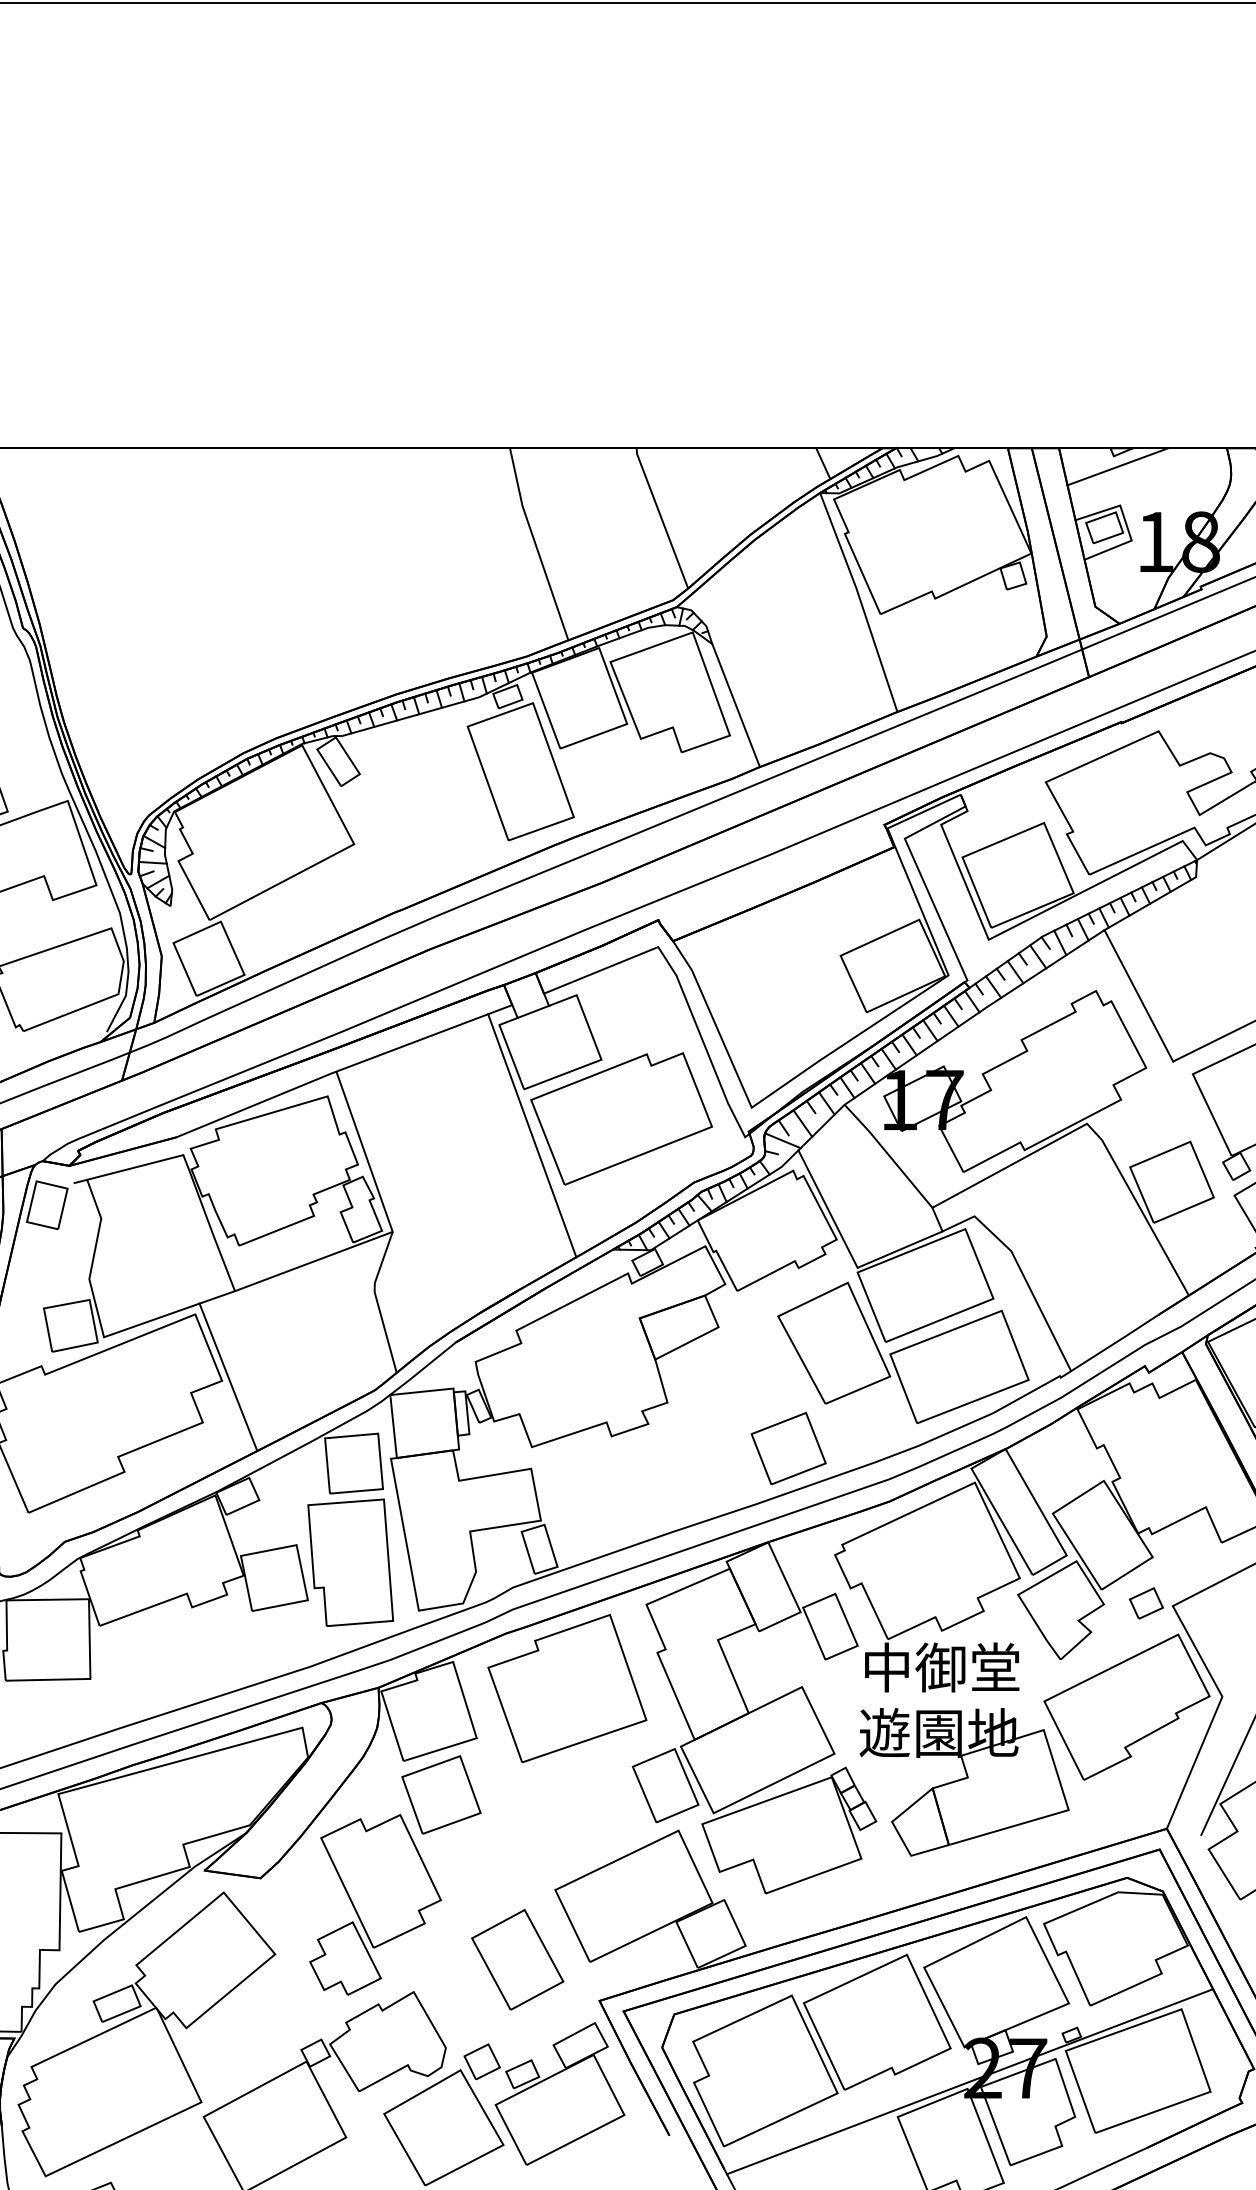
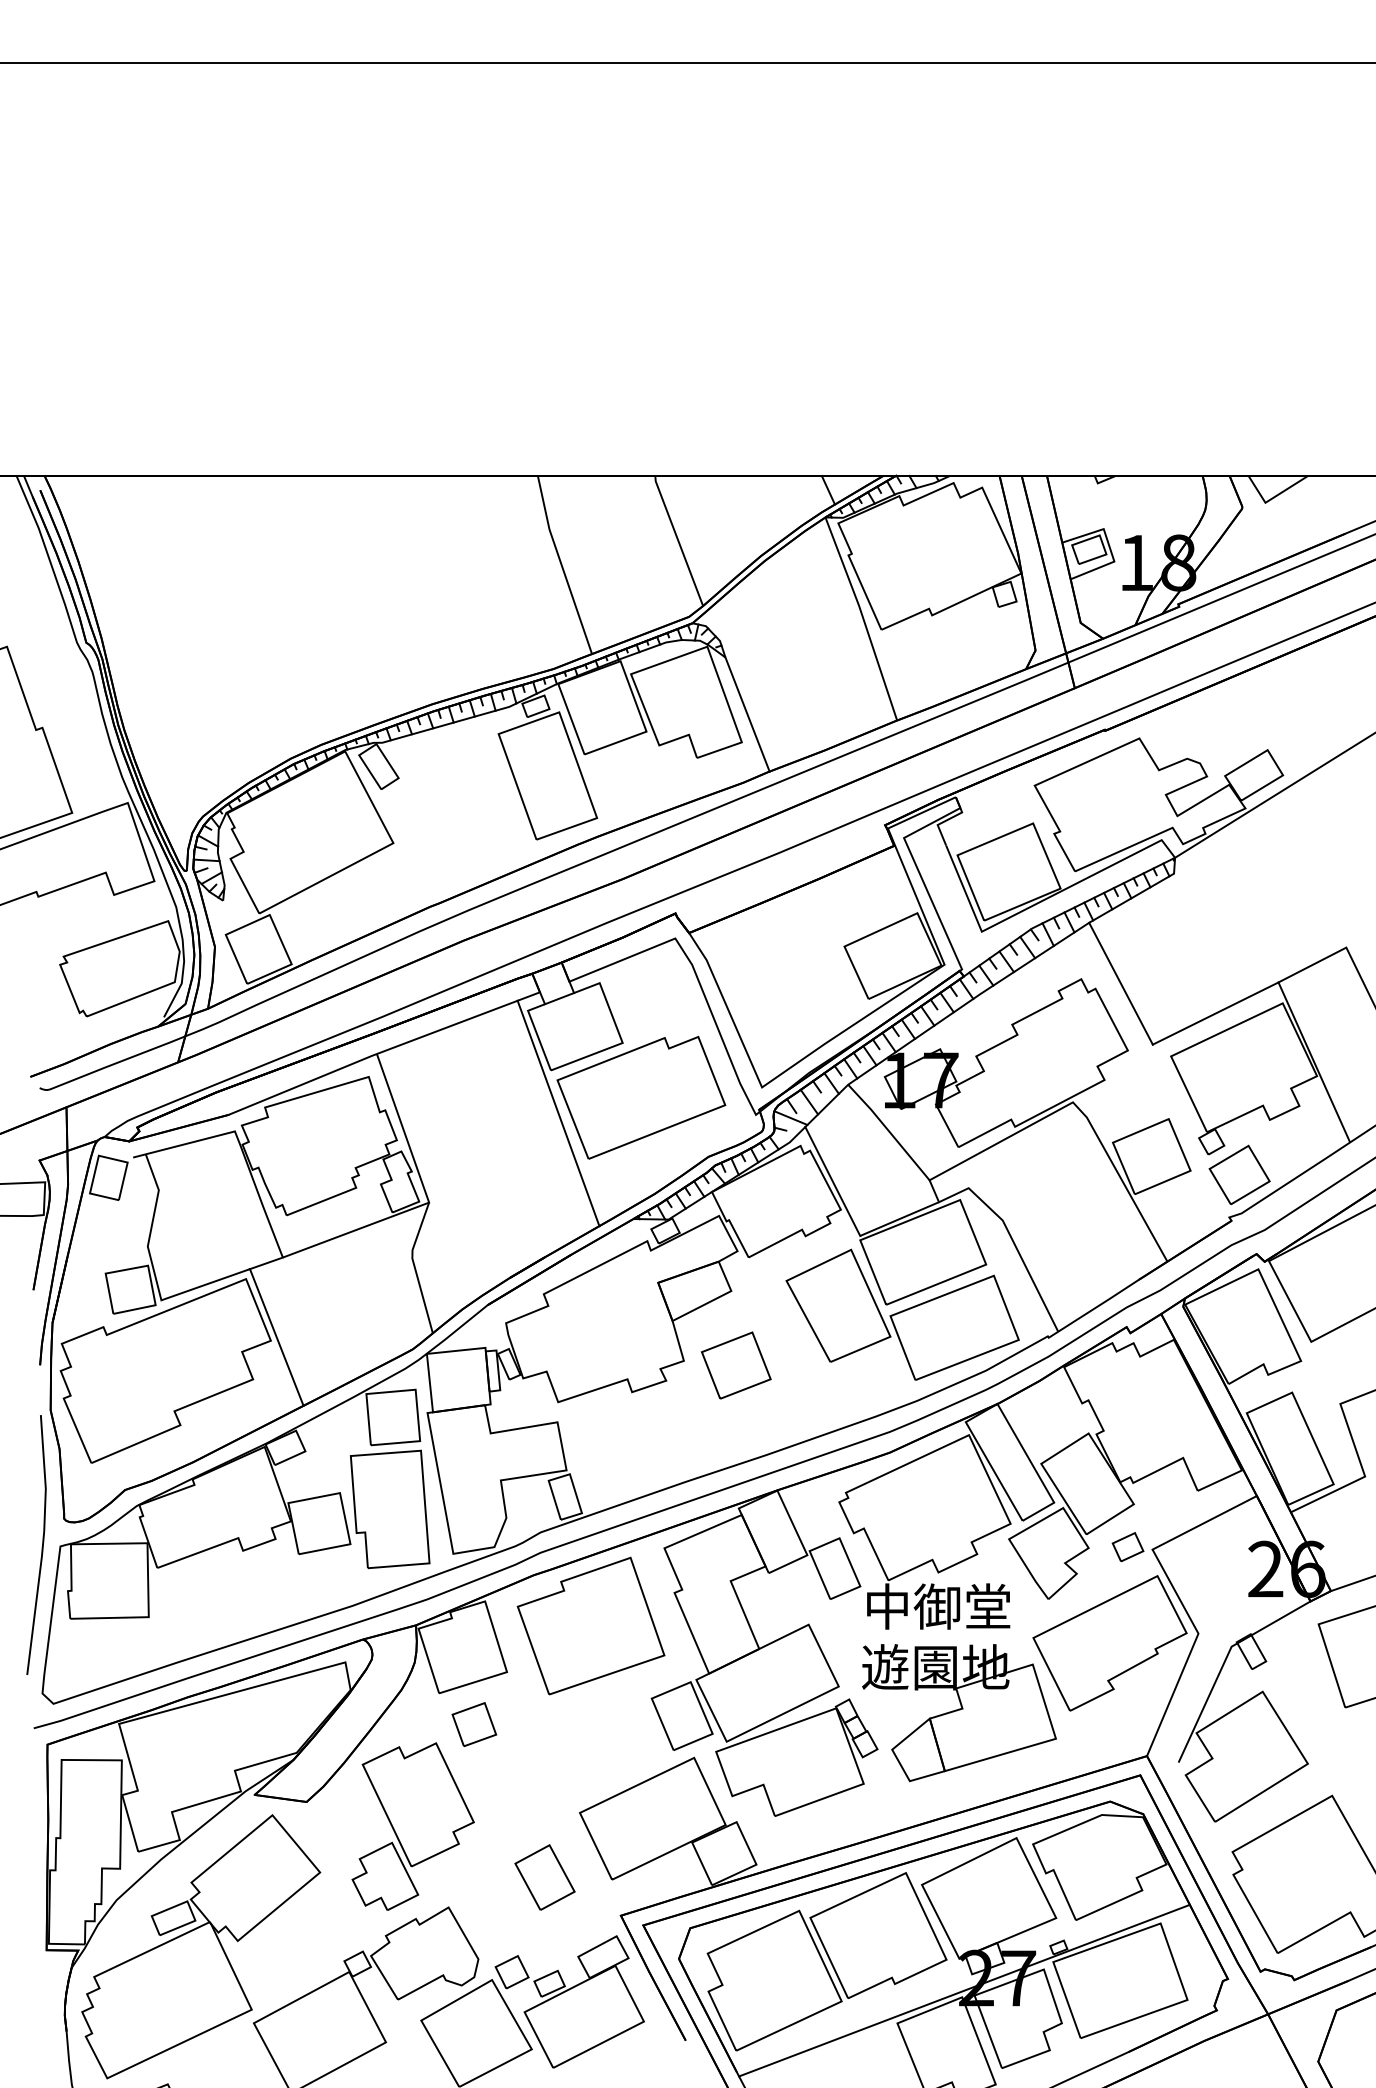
line: (1117, 467) -> (1101, 493), removed
part: (788, 1448) -> (736, 1365), moved
part: (441, 1794) -> (474, 1724), size x0.6
part: (517, 1959) -> (544, 1877), size x0.7

